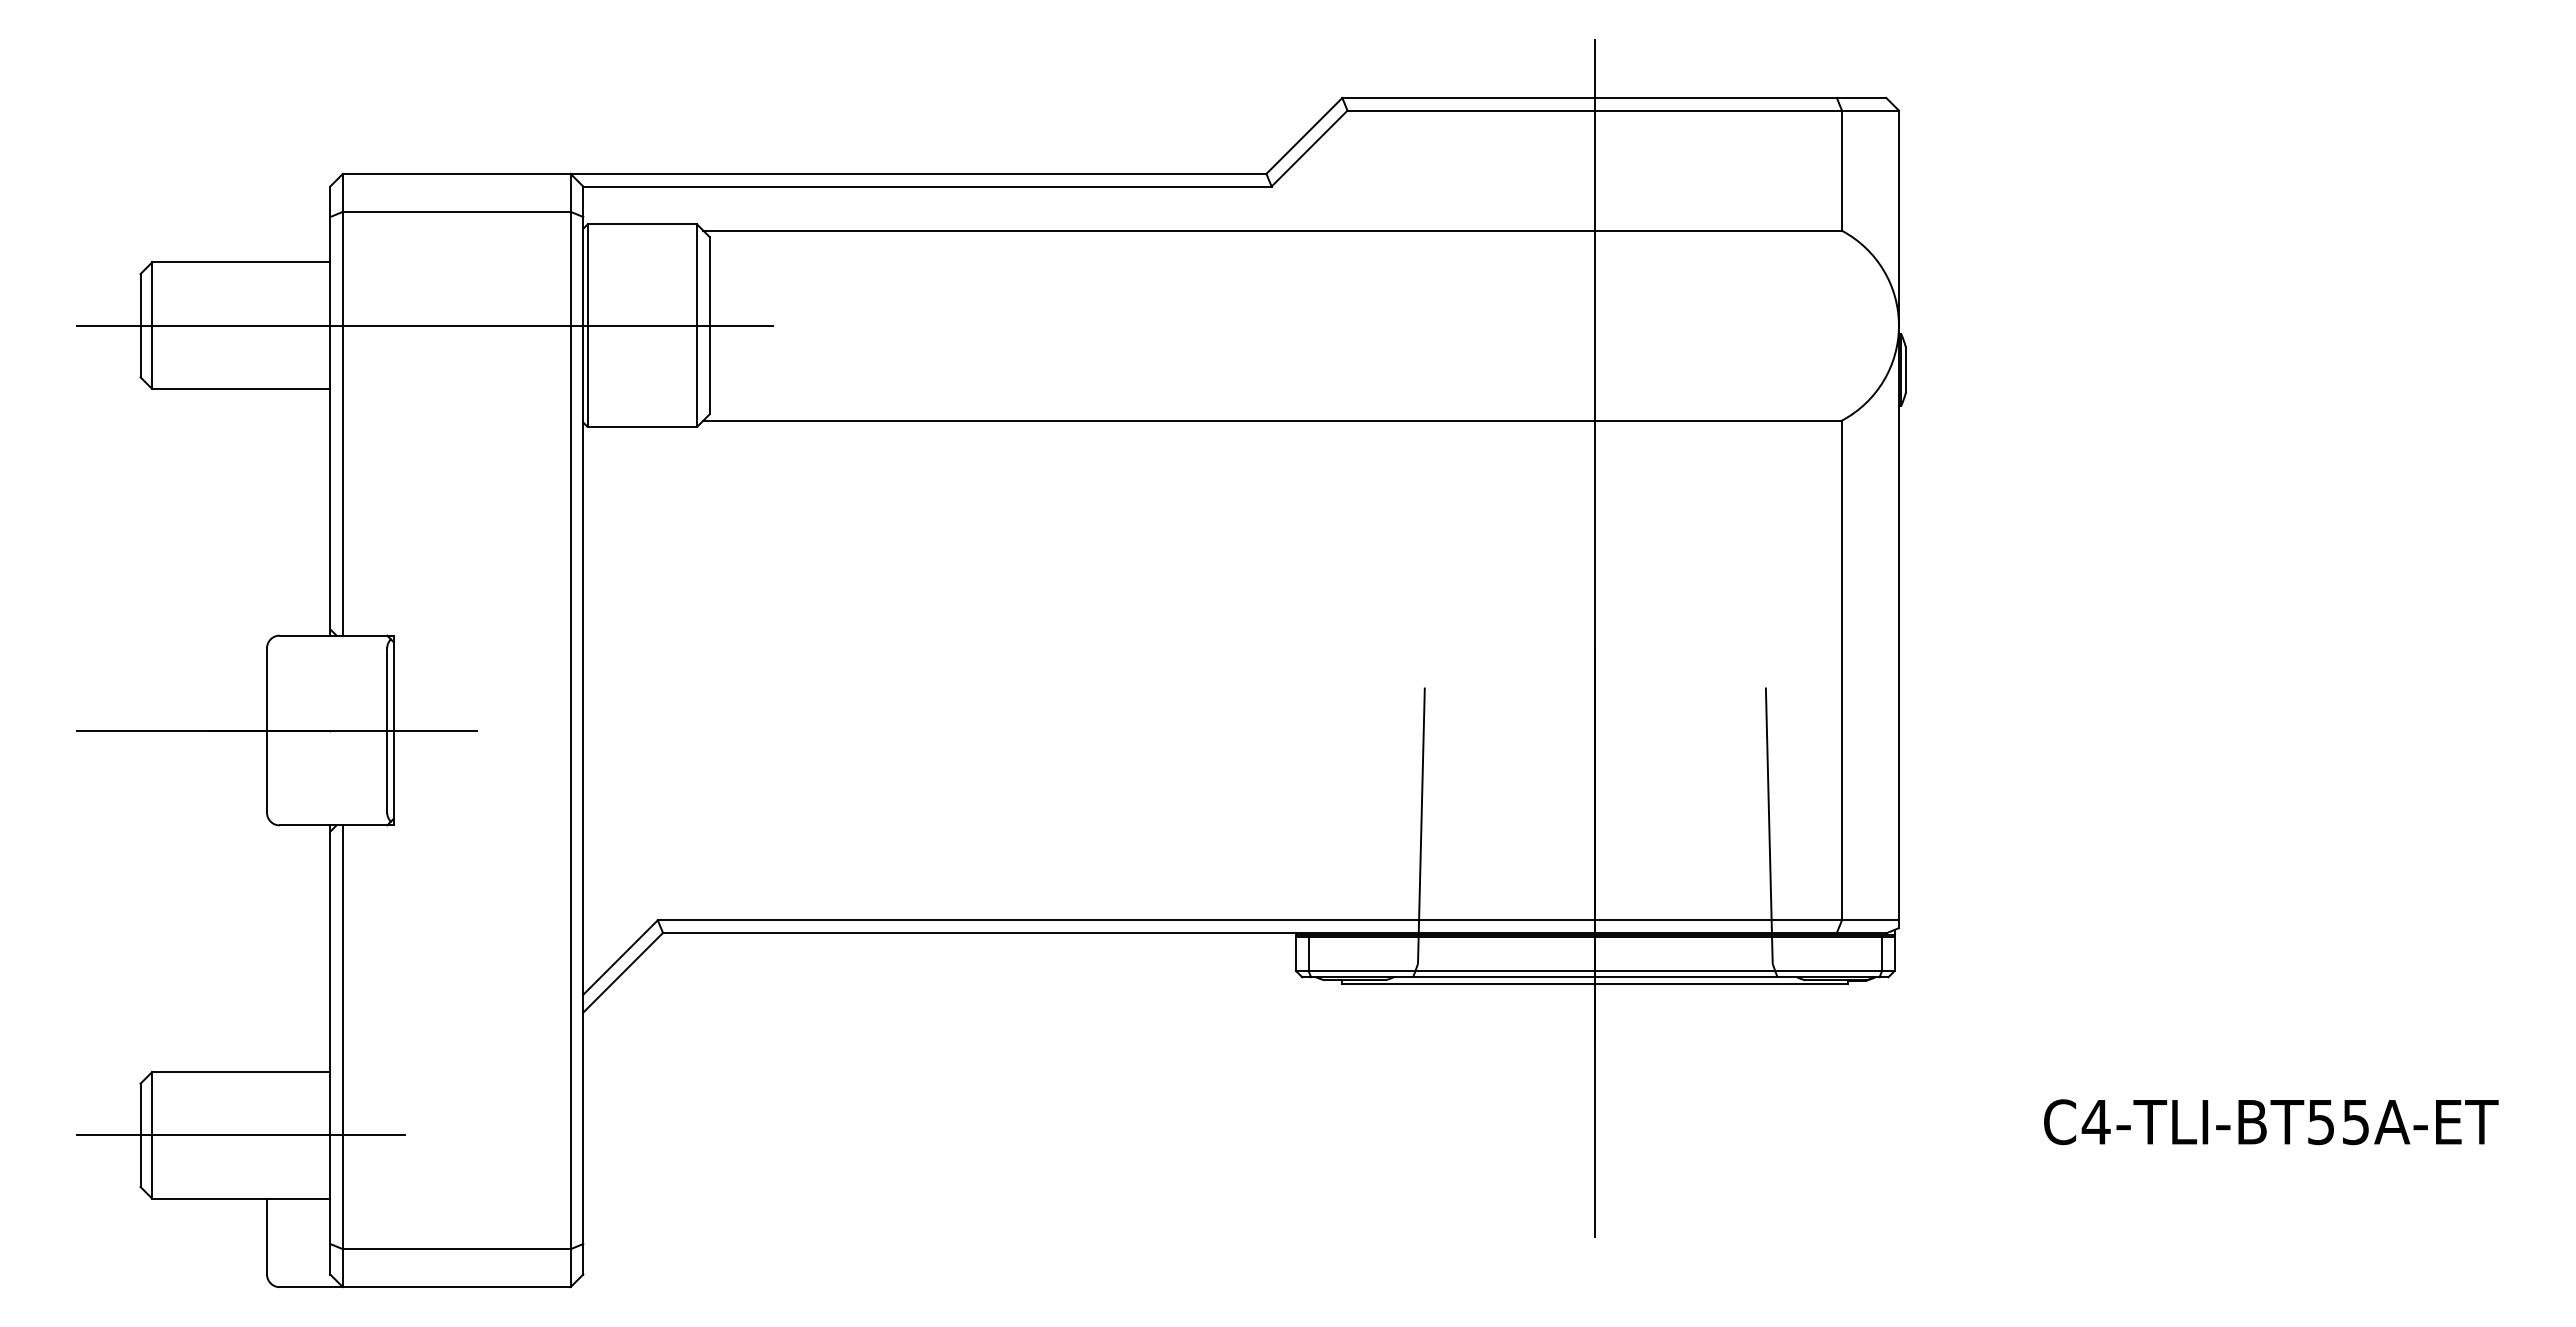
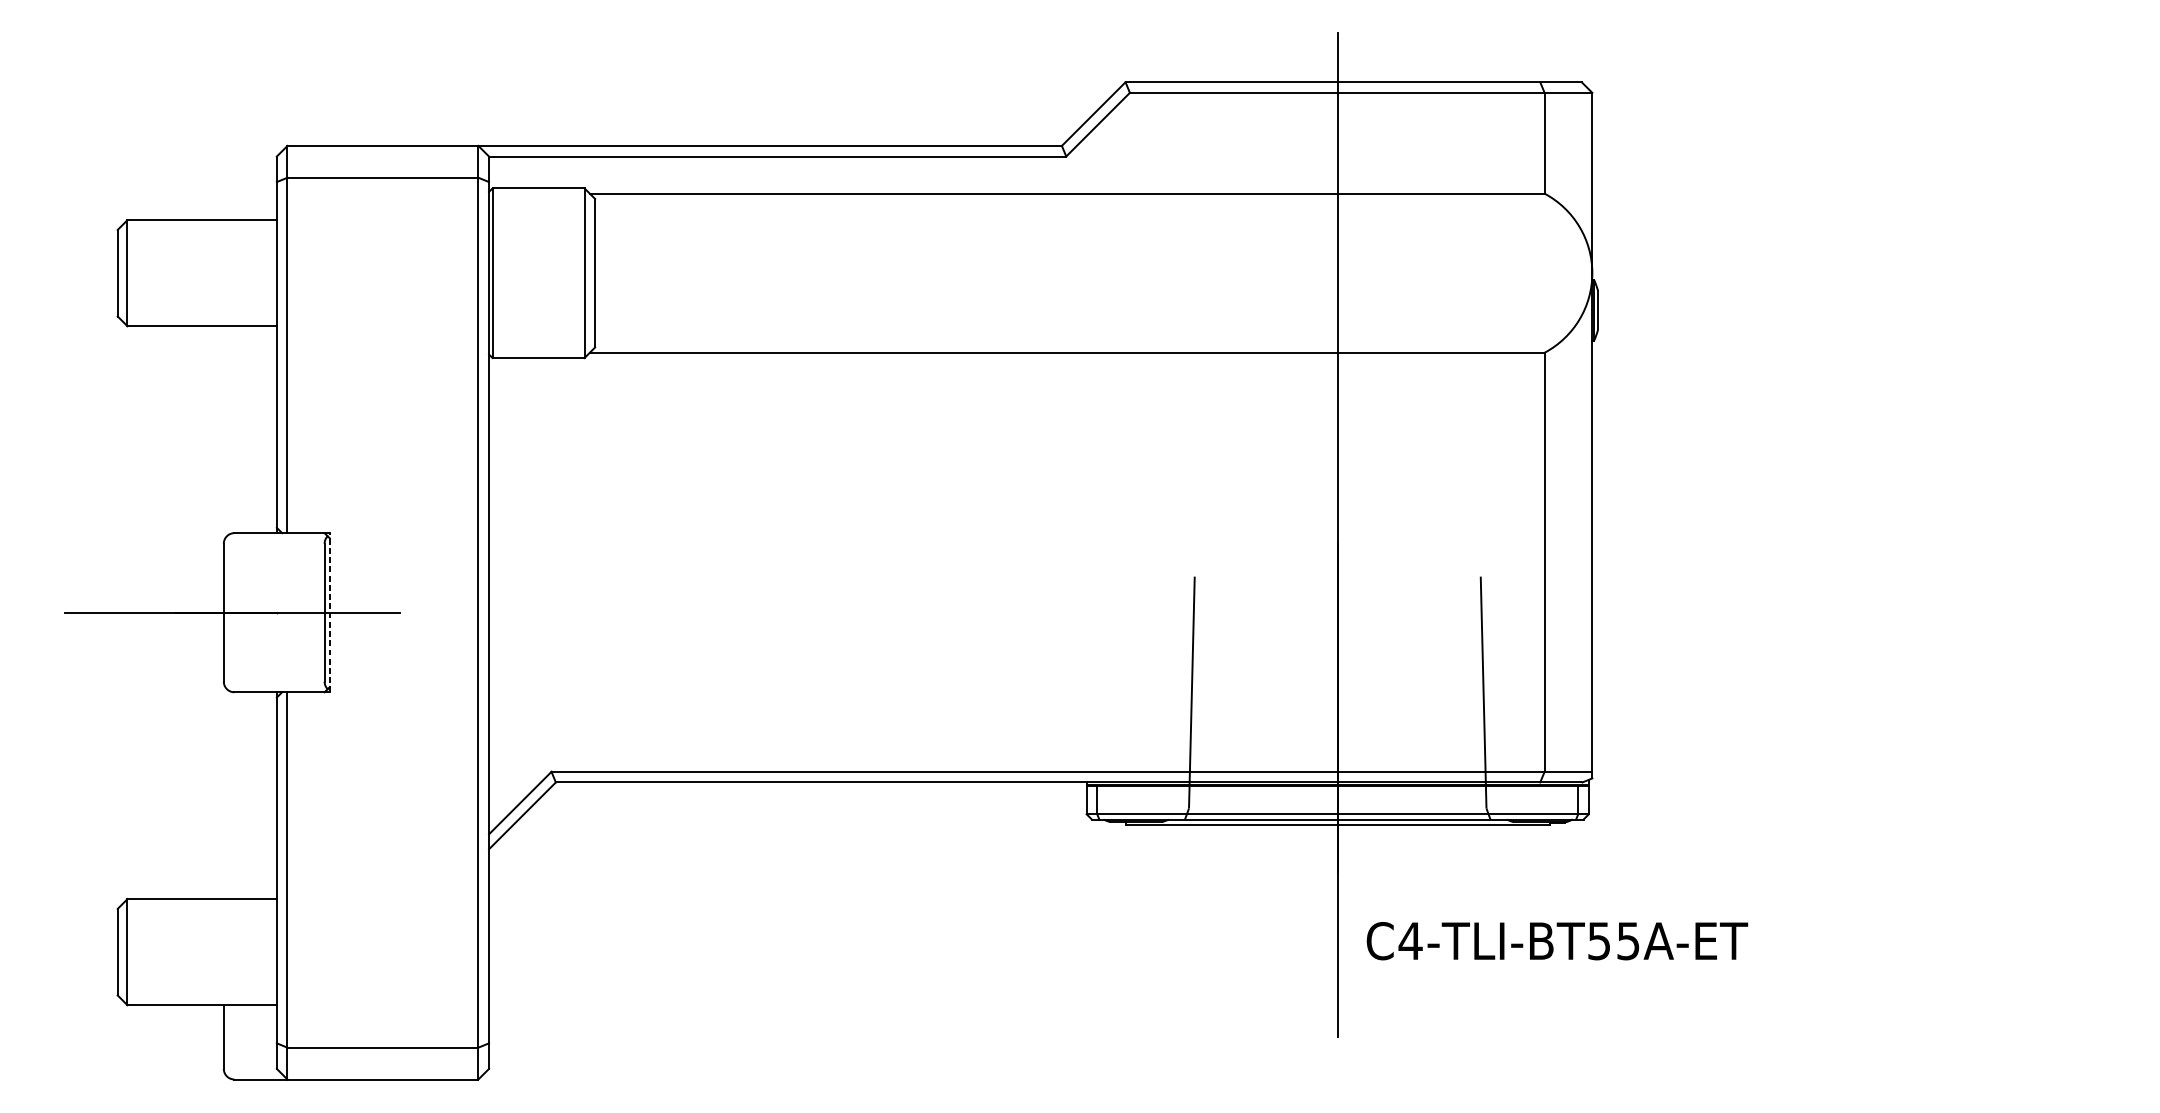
line: (425, 325) -> (356, 273), removed
line: (393, 730) -> (329, 612), solid -> dashed
text: (2271, 1122) -> (1557, 941), moved
line: (241, 1135) -> (202, 952), removed

